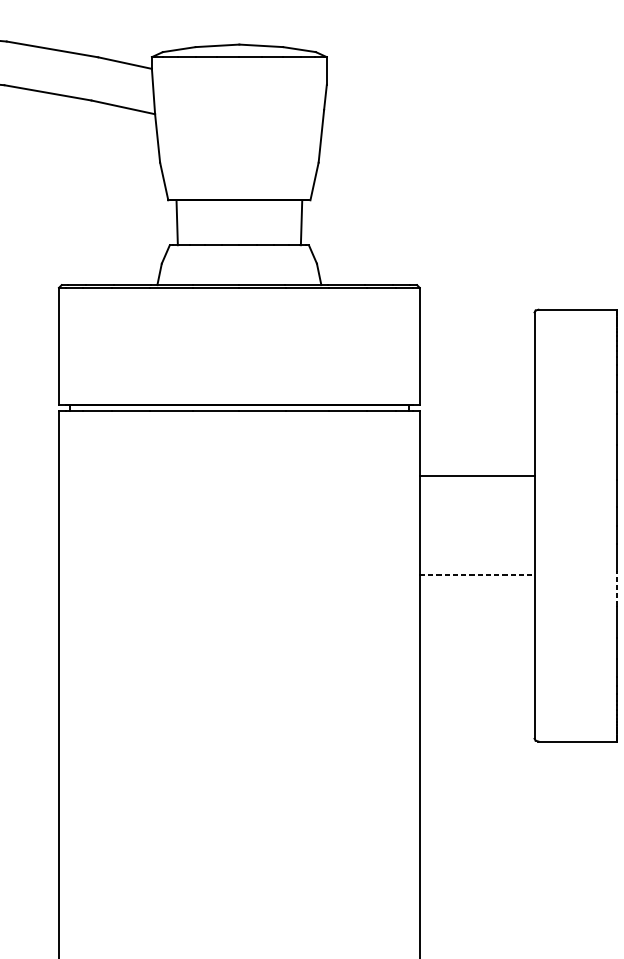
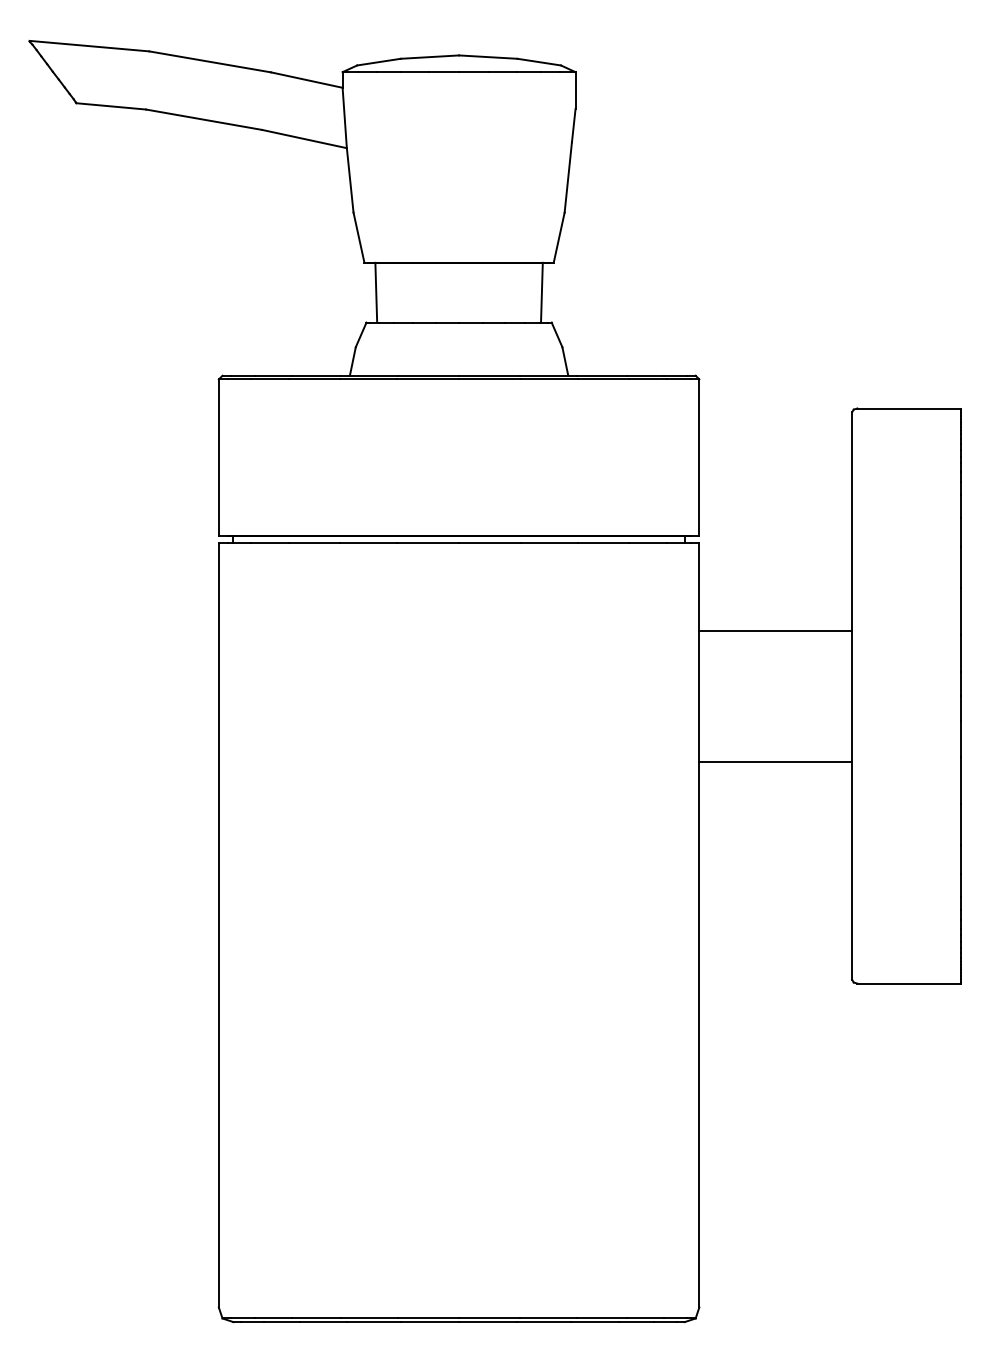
line: (477, 574) -> (776, 761), dashed -> solid
line: (616, 589) -> (961, 780), dashed -> solid

